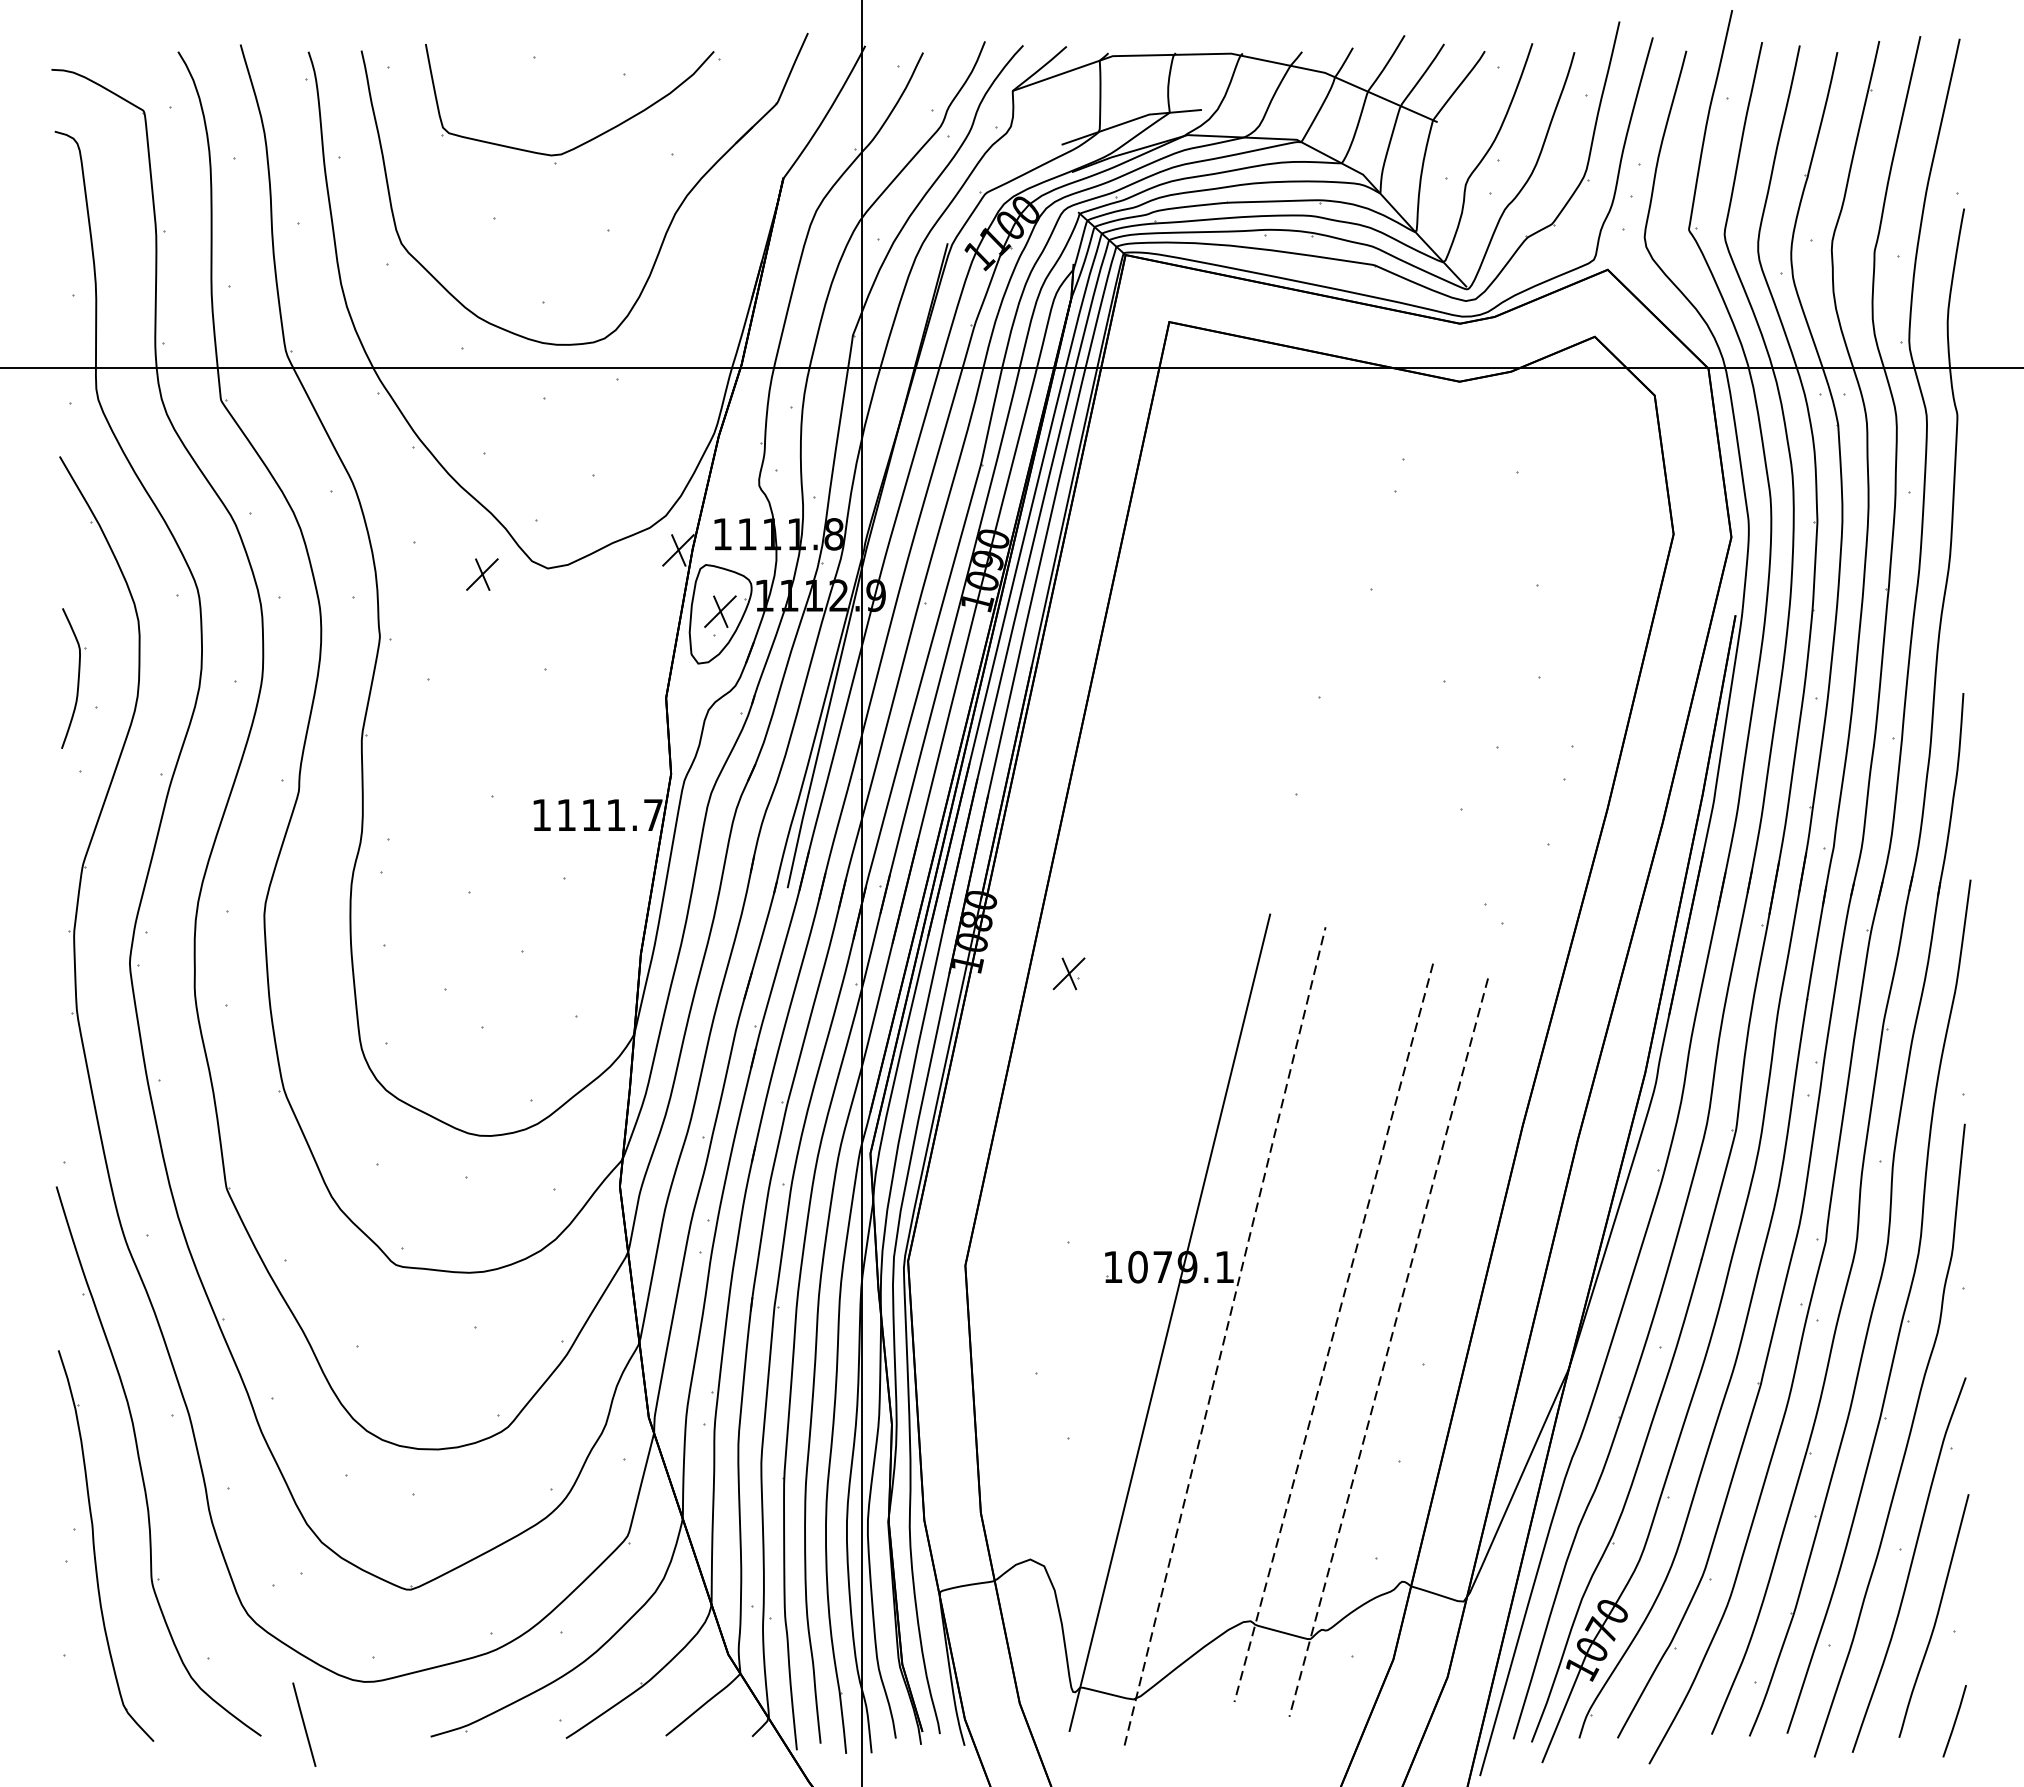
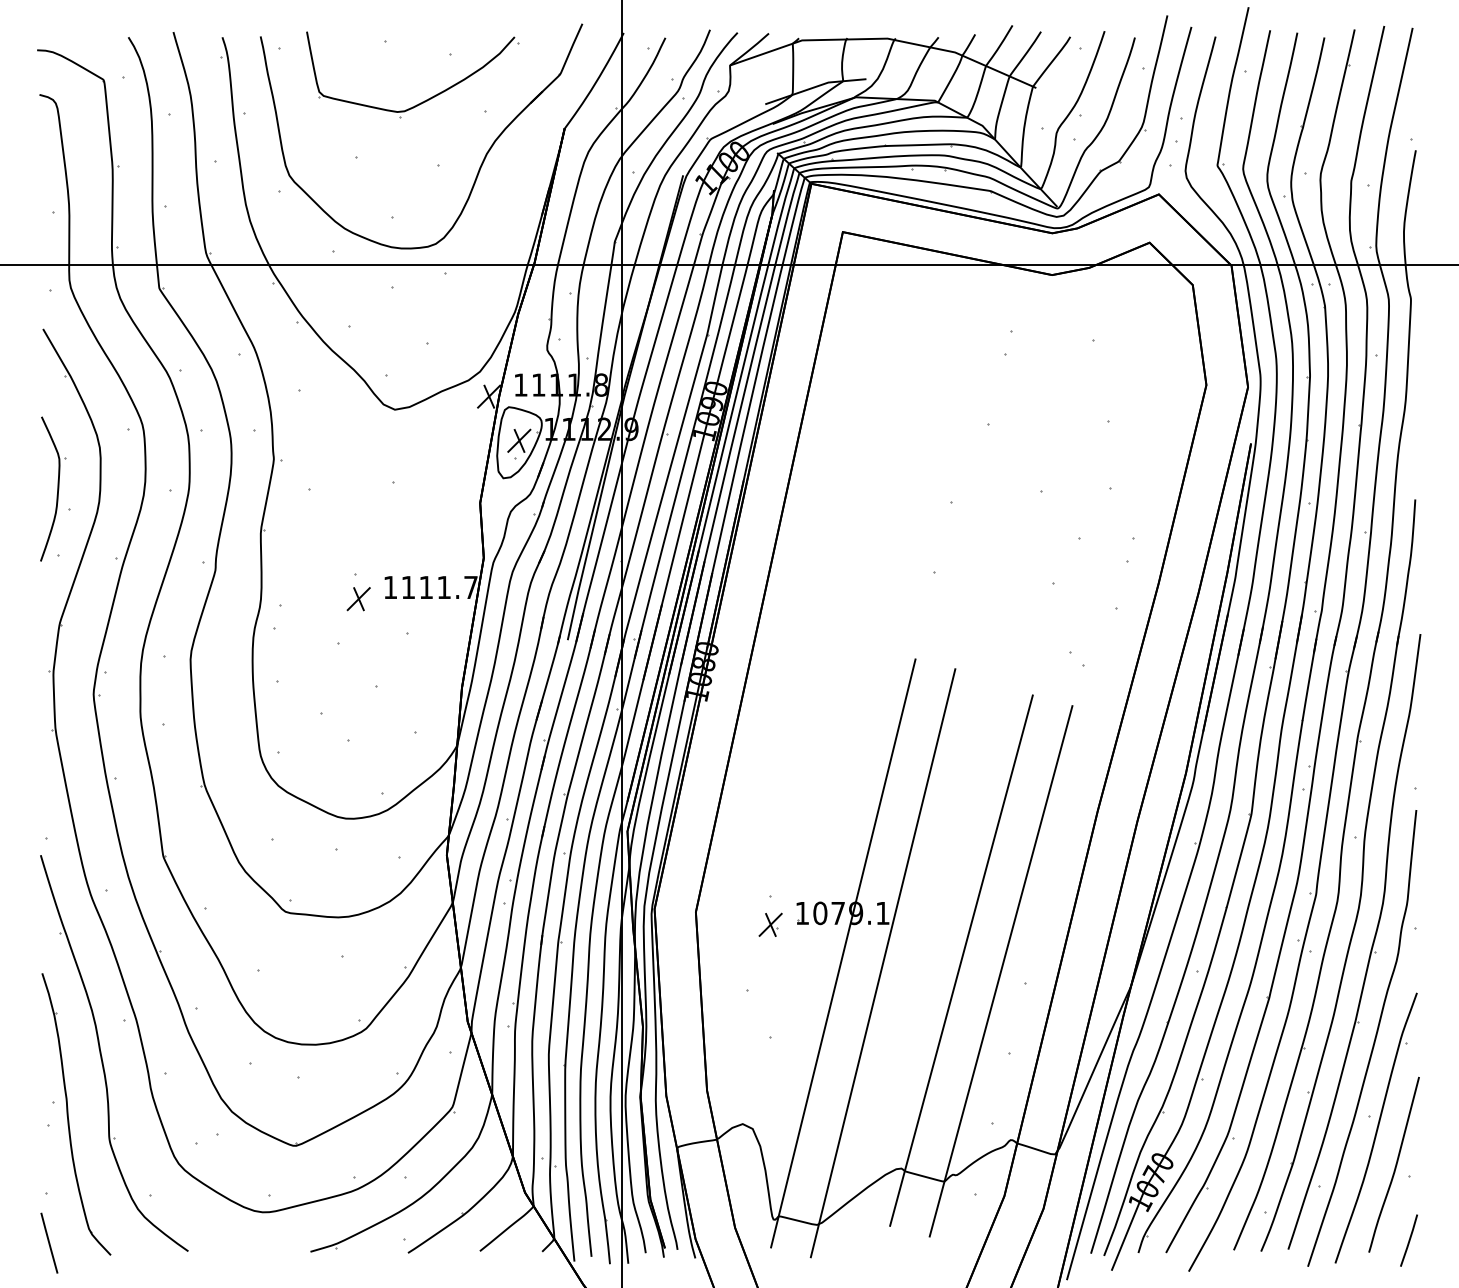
part: (482, 575) -> (358, 599), moved
part: (74, 677) -> (53, 488), size x1.43
part: (1068, 973) -> (770, 924), moved
line: (1333, 1332) -> (961, 960), dashed -> solid
line: (1225, 1336) -> (883, 963), dashed -> solid
line: (1389, 1347) -> (1001, 971), dashed -> solid
line: (304, 1723) -> (49, 1242), moved

